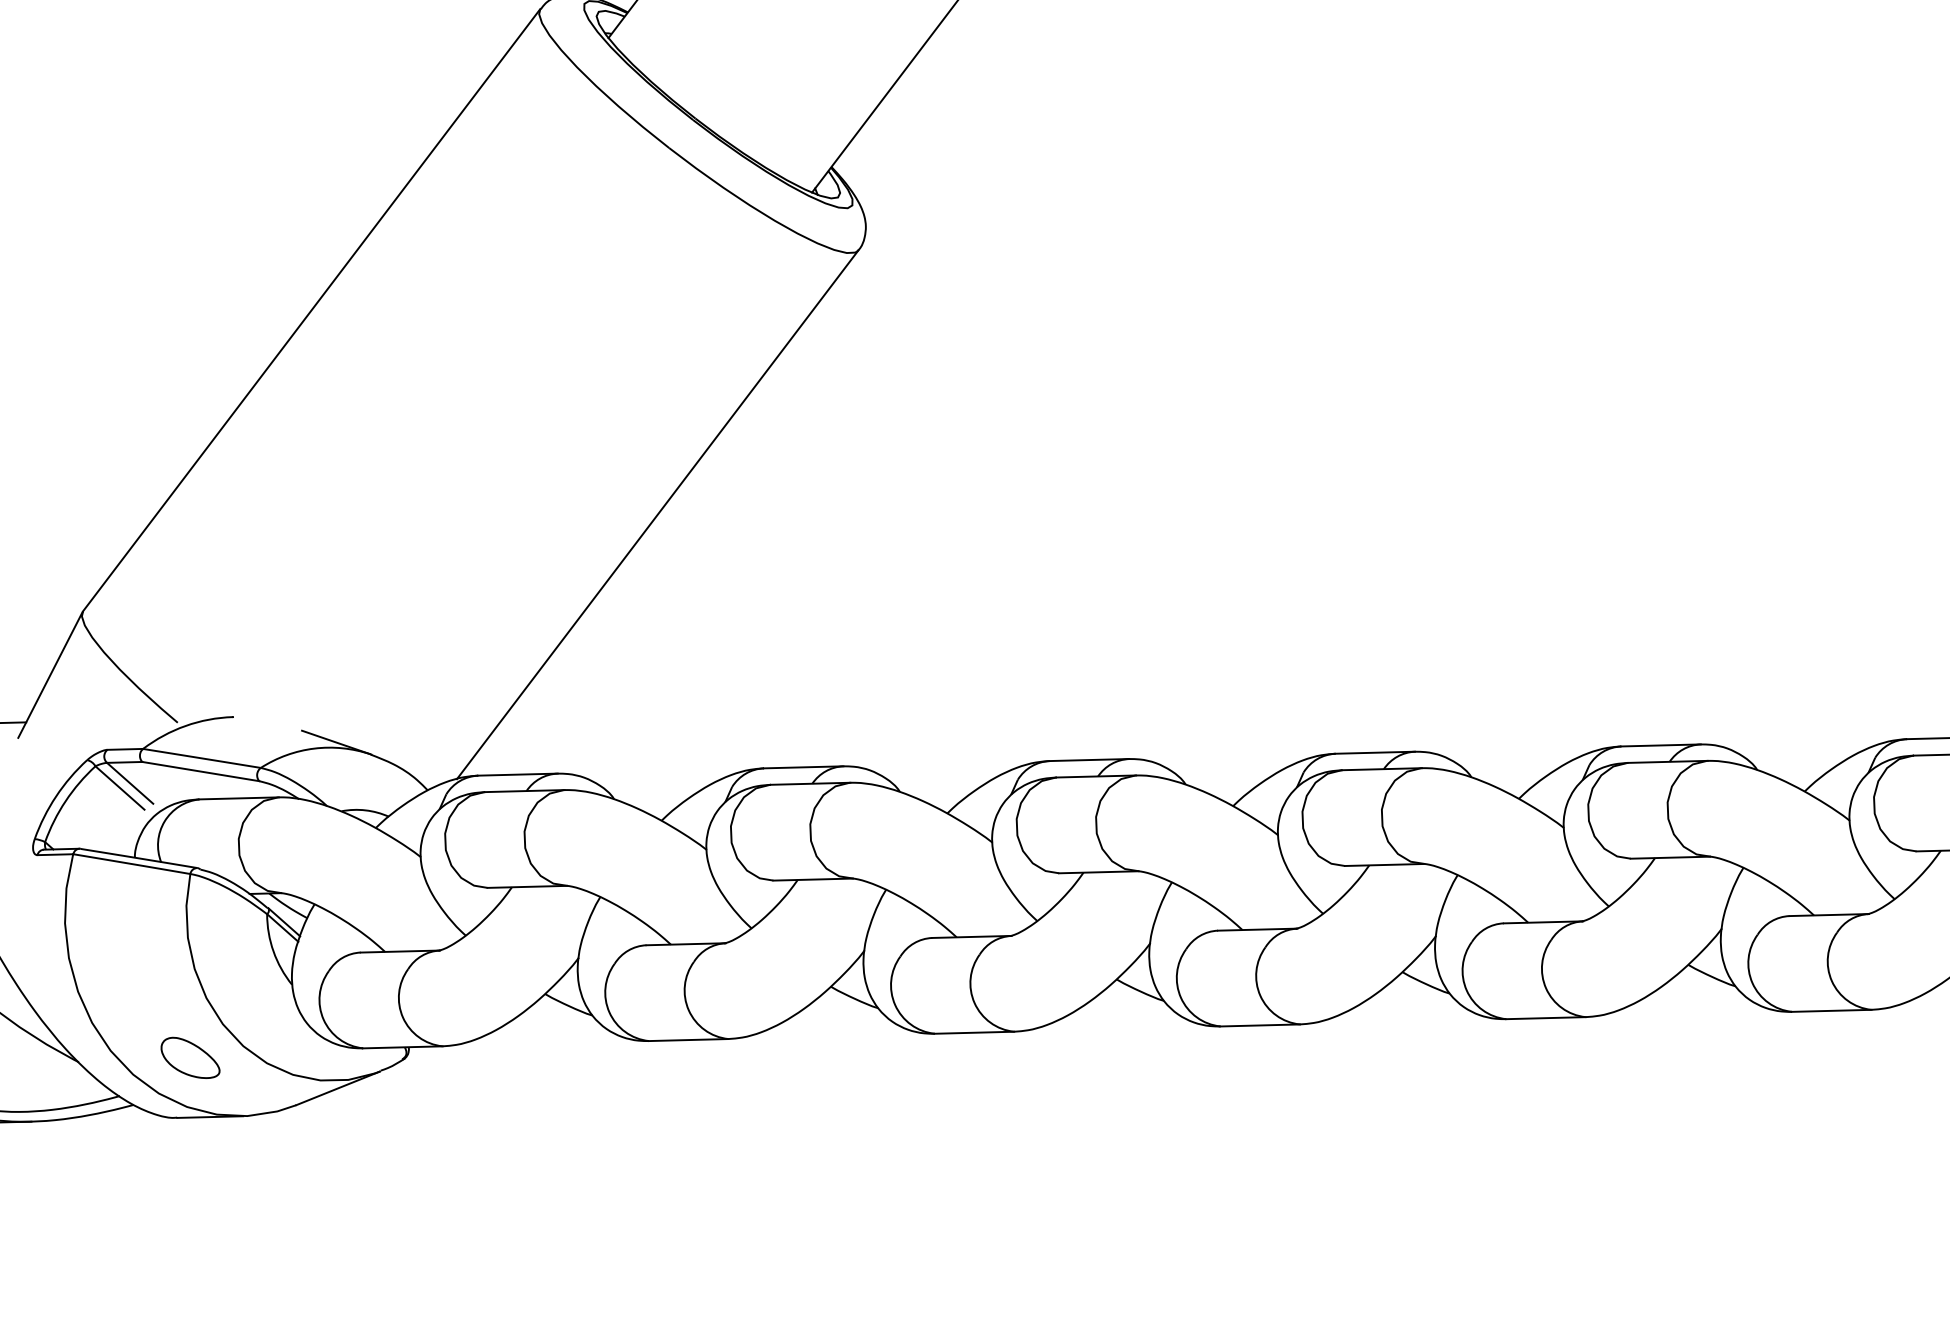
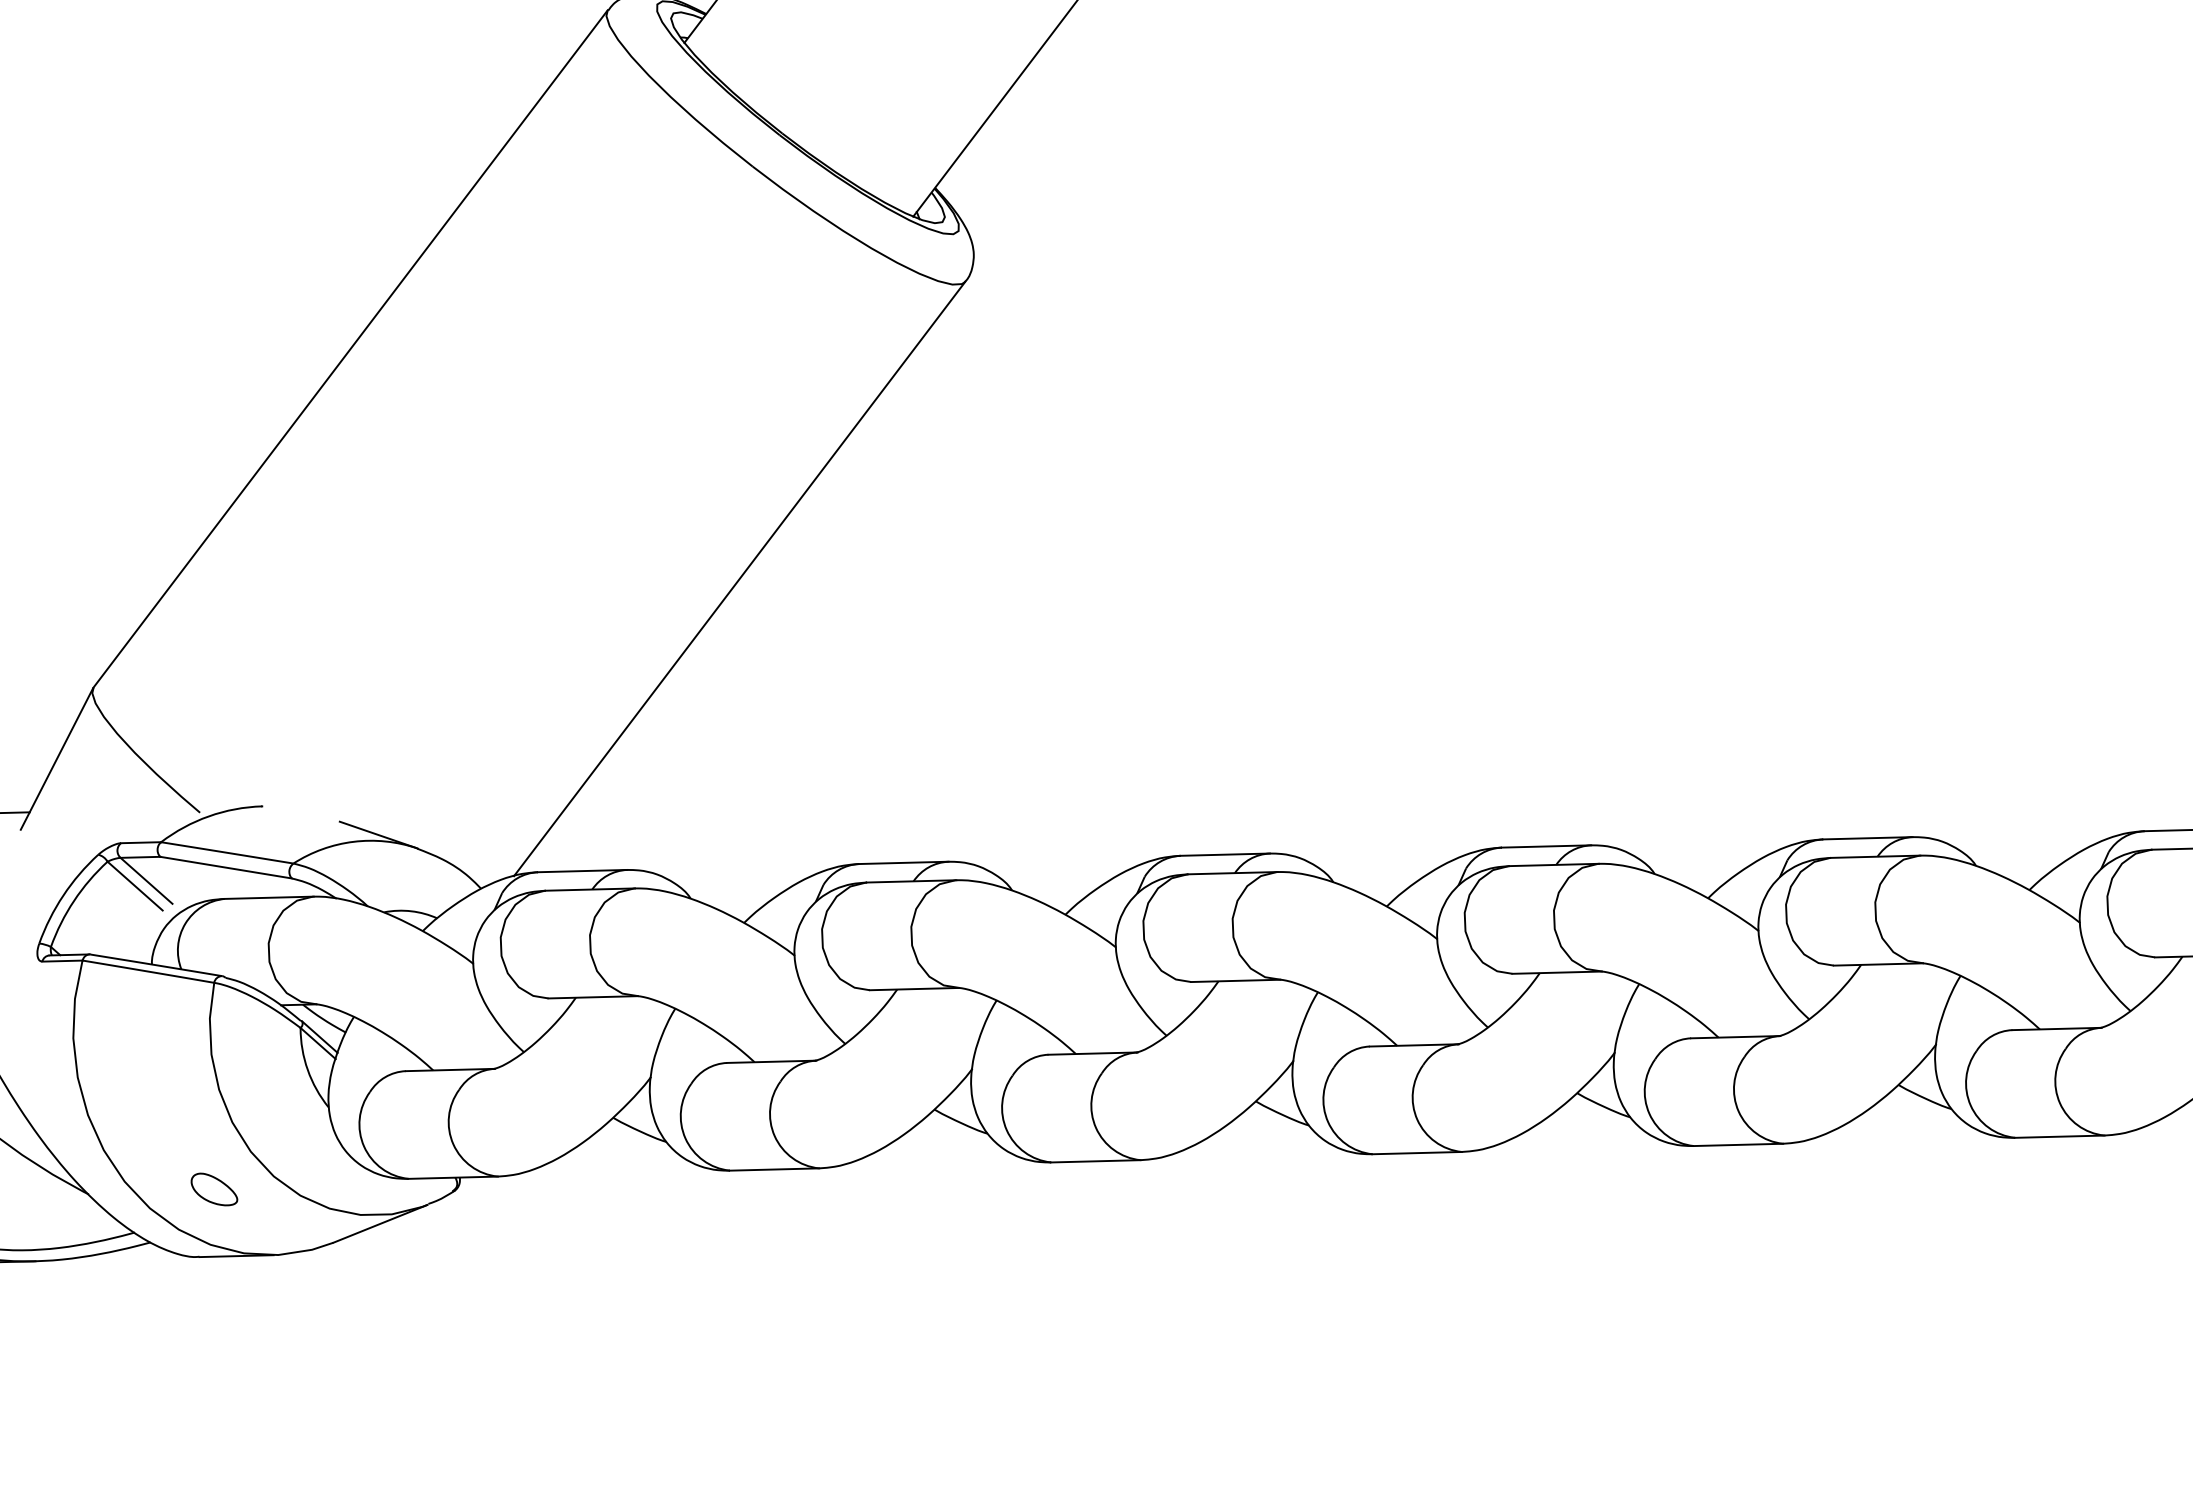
part: (190, 1057) -> (214, 1189), size x0.7

